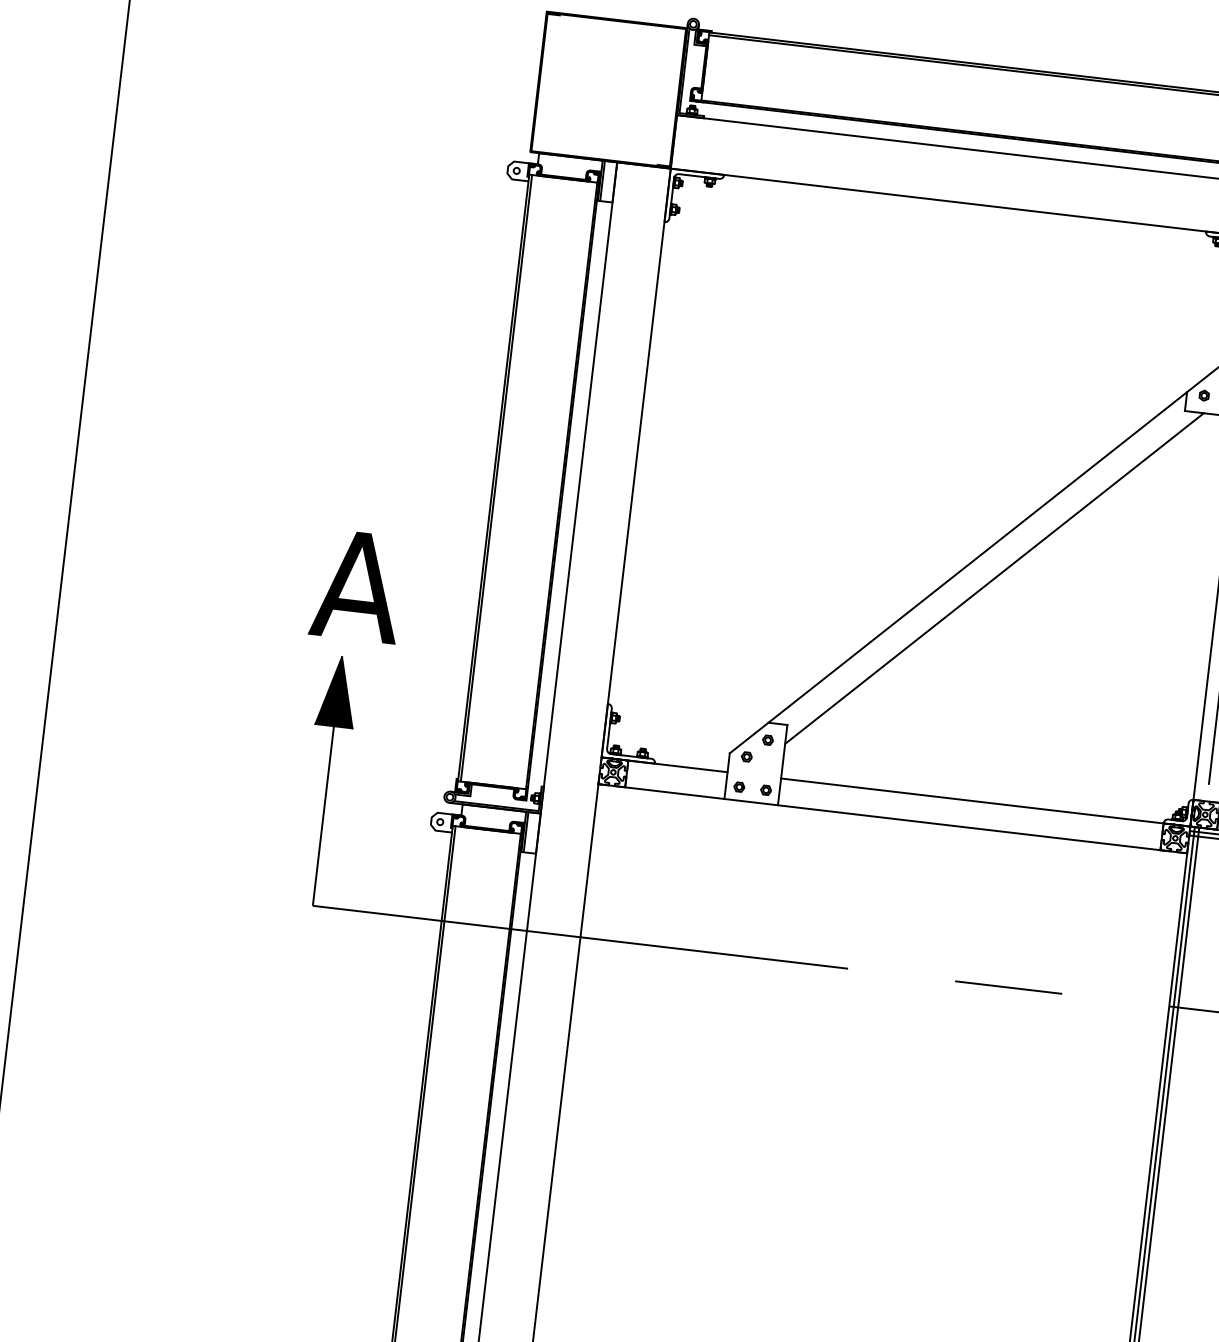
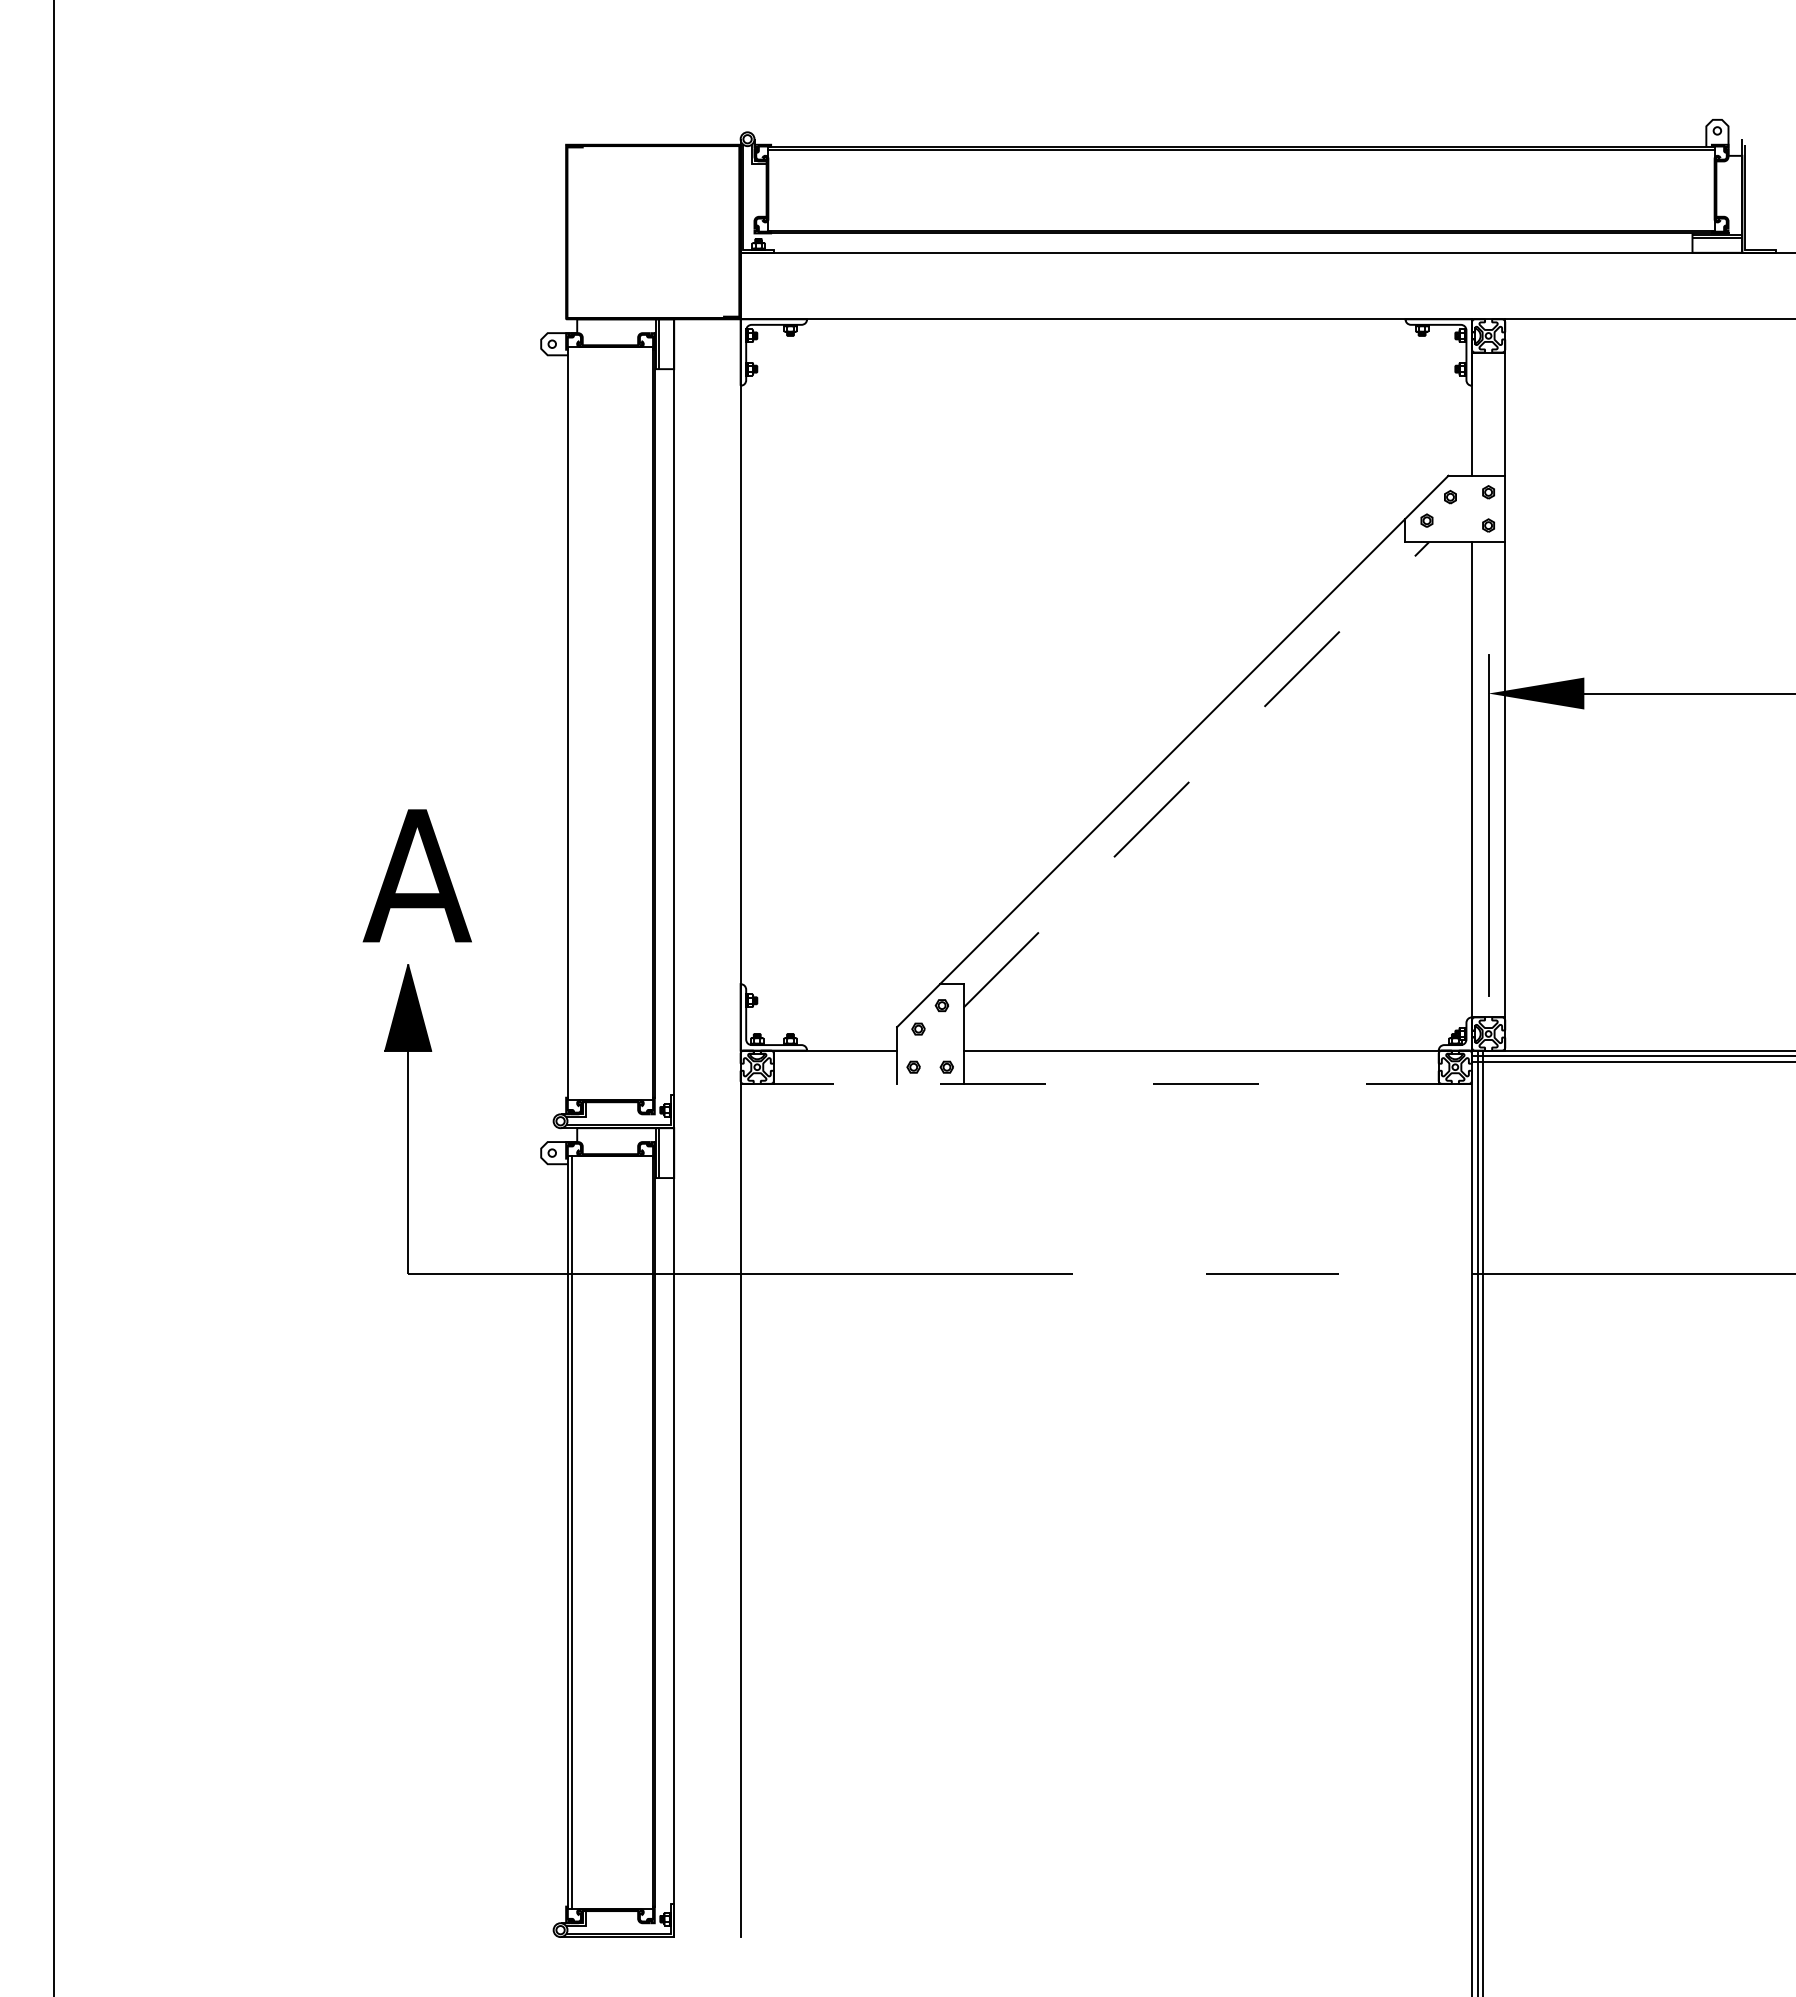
line: (496, 478) -> (571, 723), removed
line: (994, 578) -> (1196, 774), solid -> dashed
line: (893, 818) -> (1106, 1083), solid -> dashed

